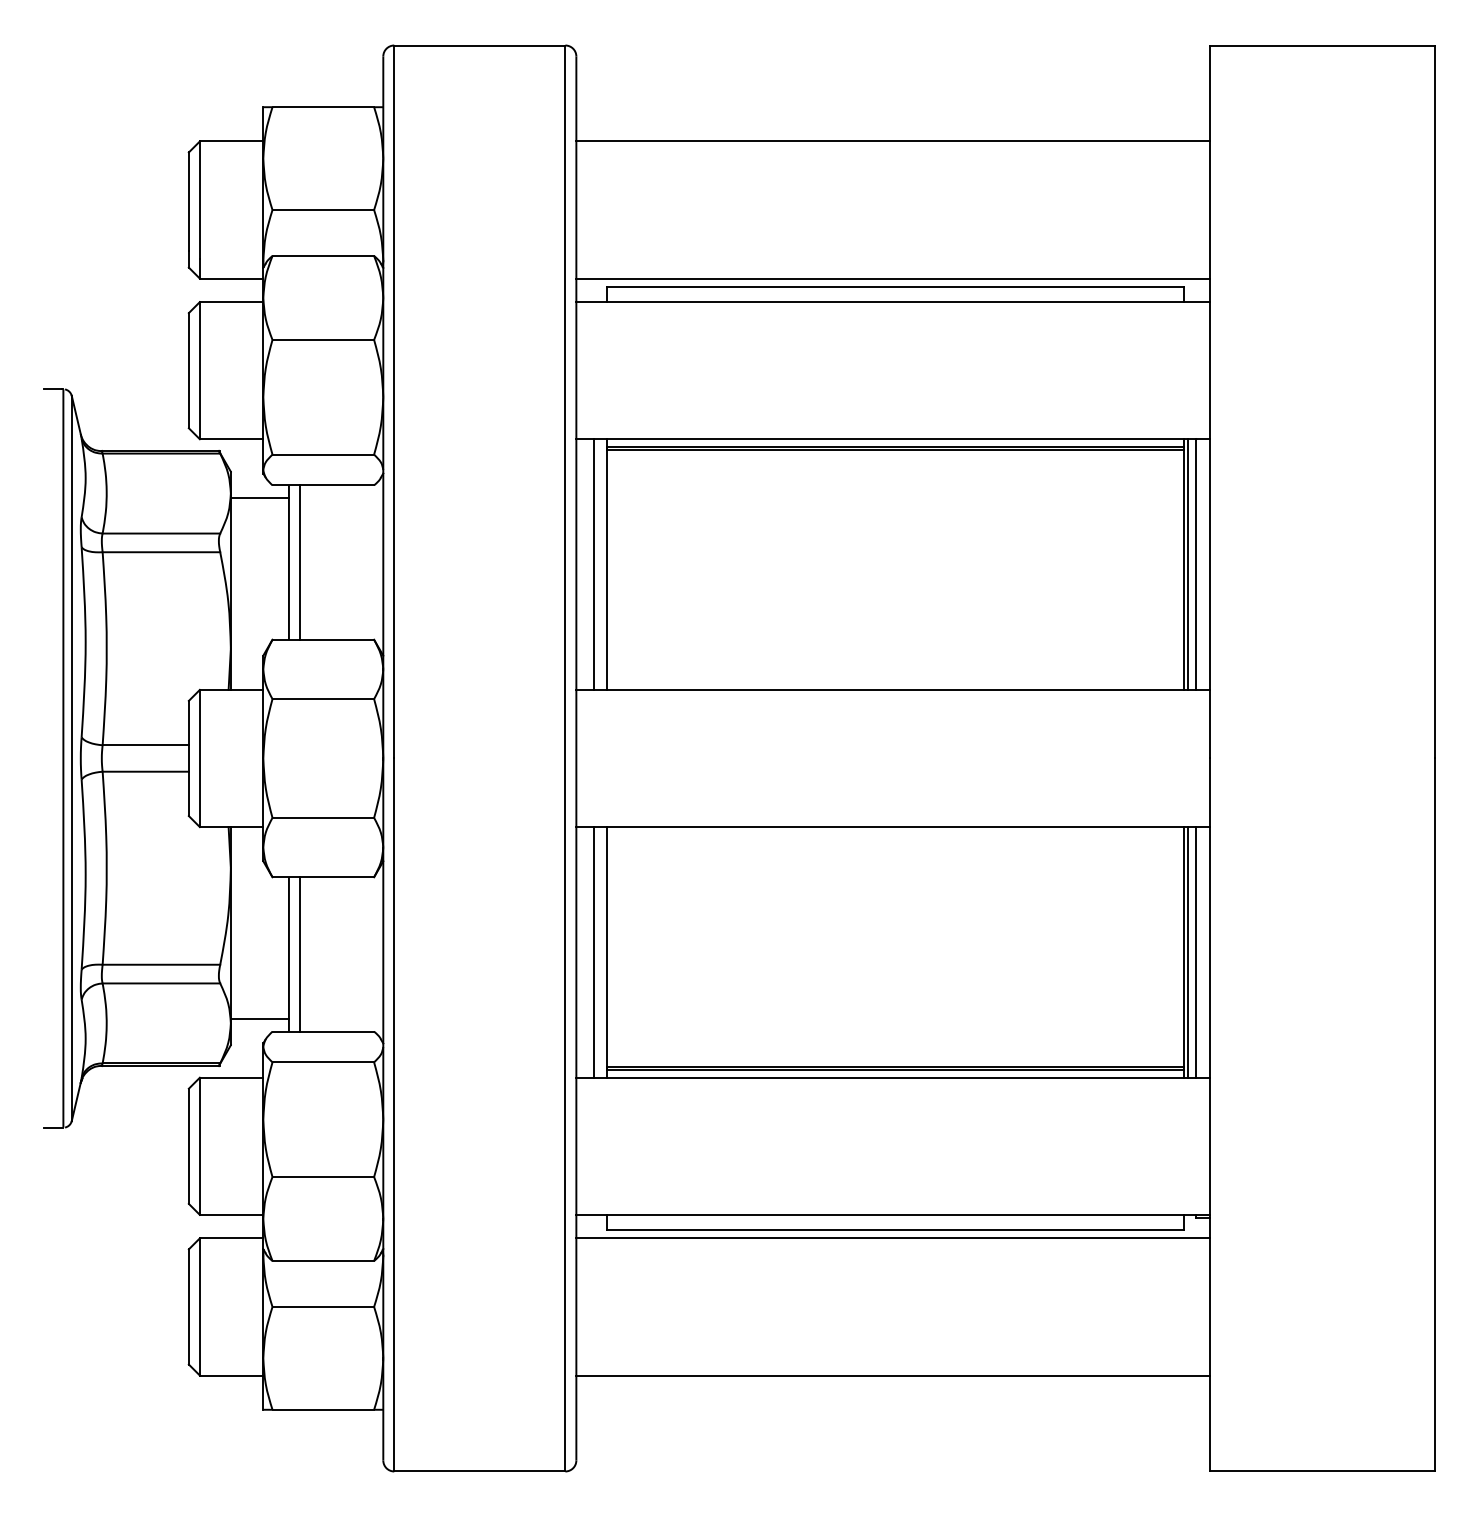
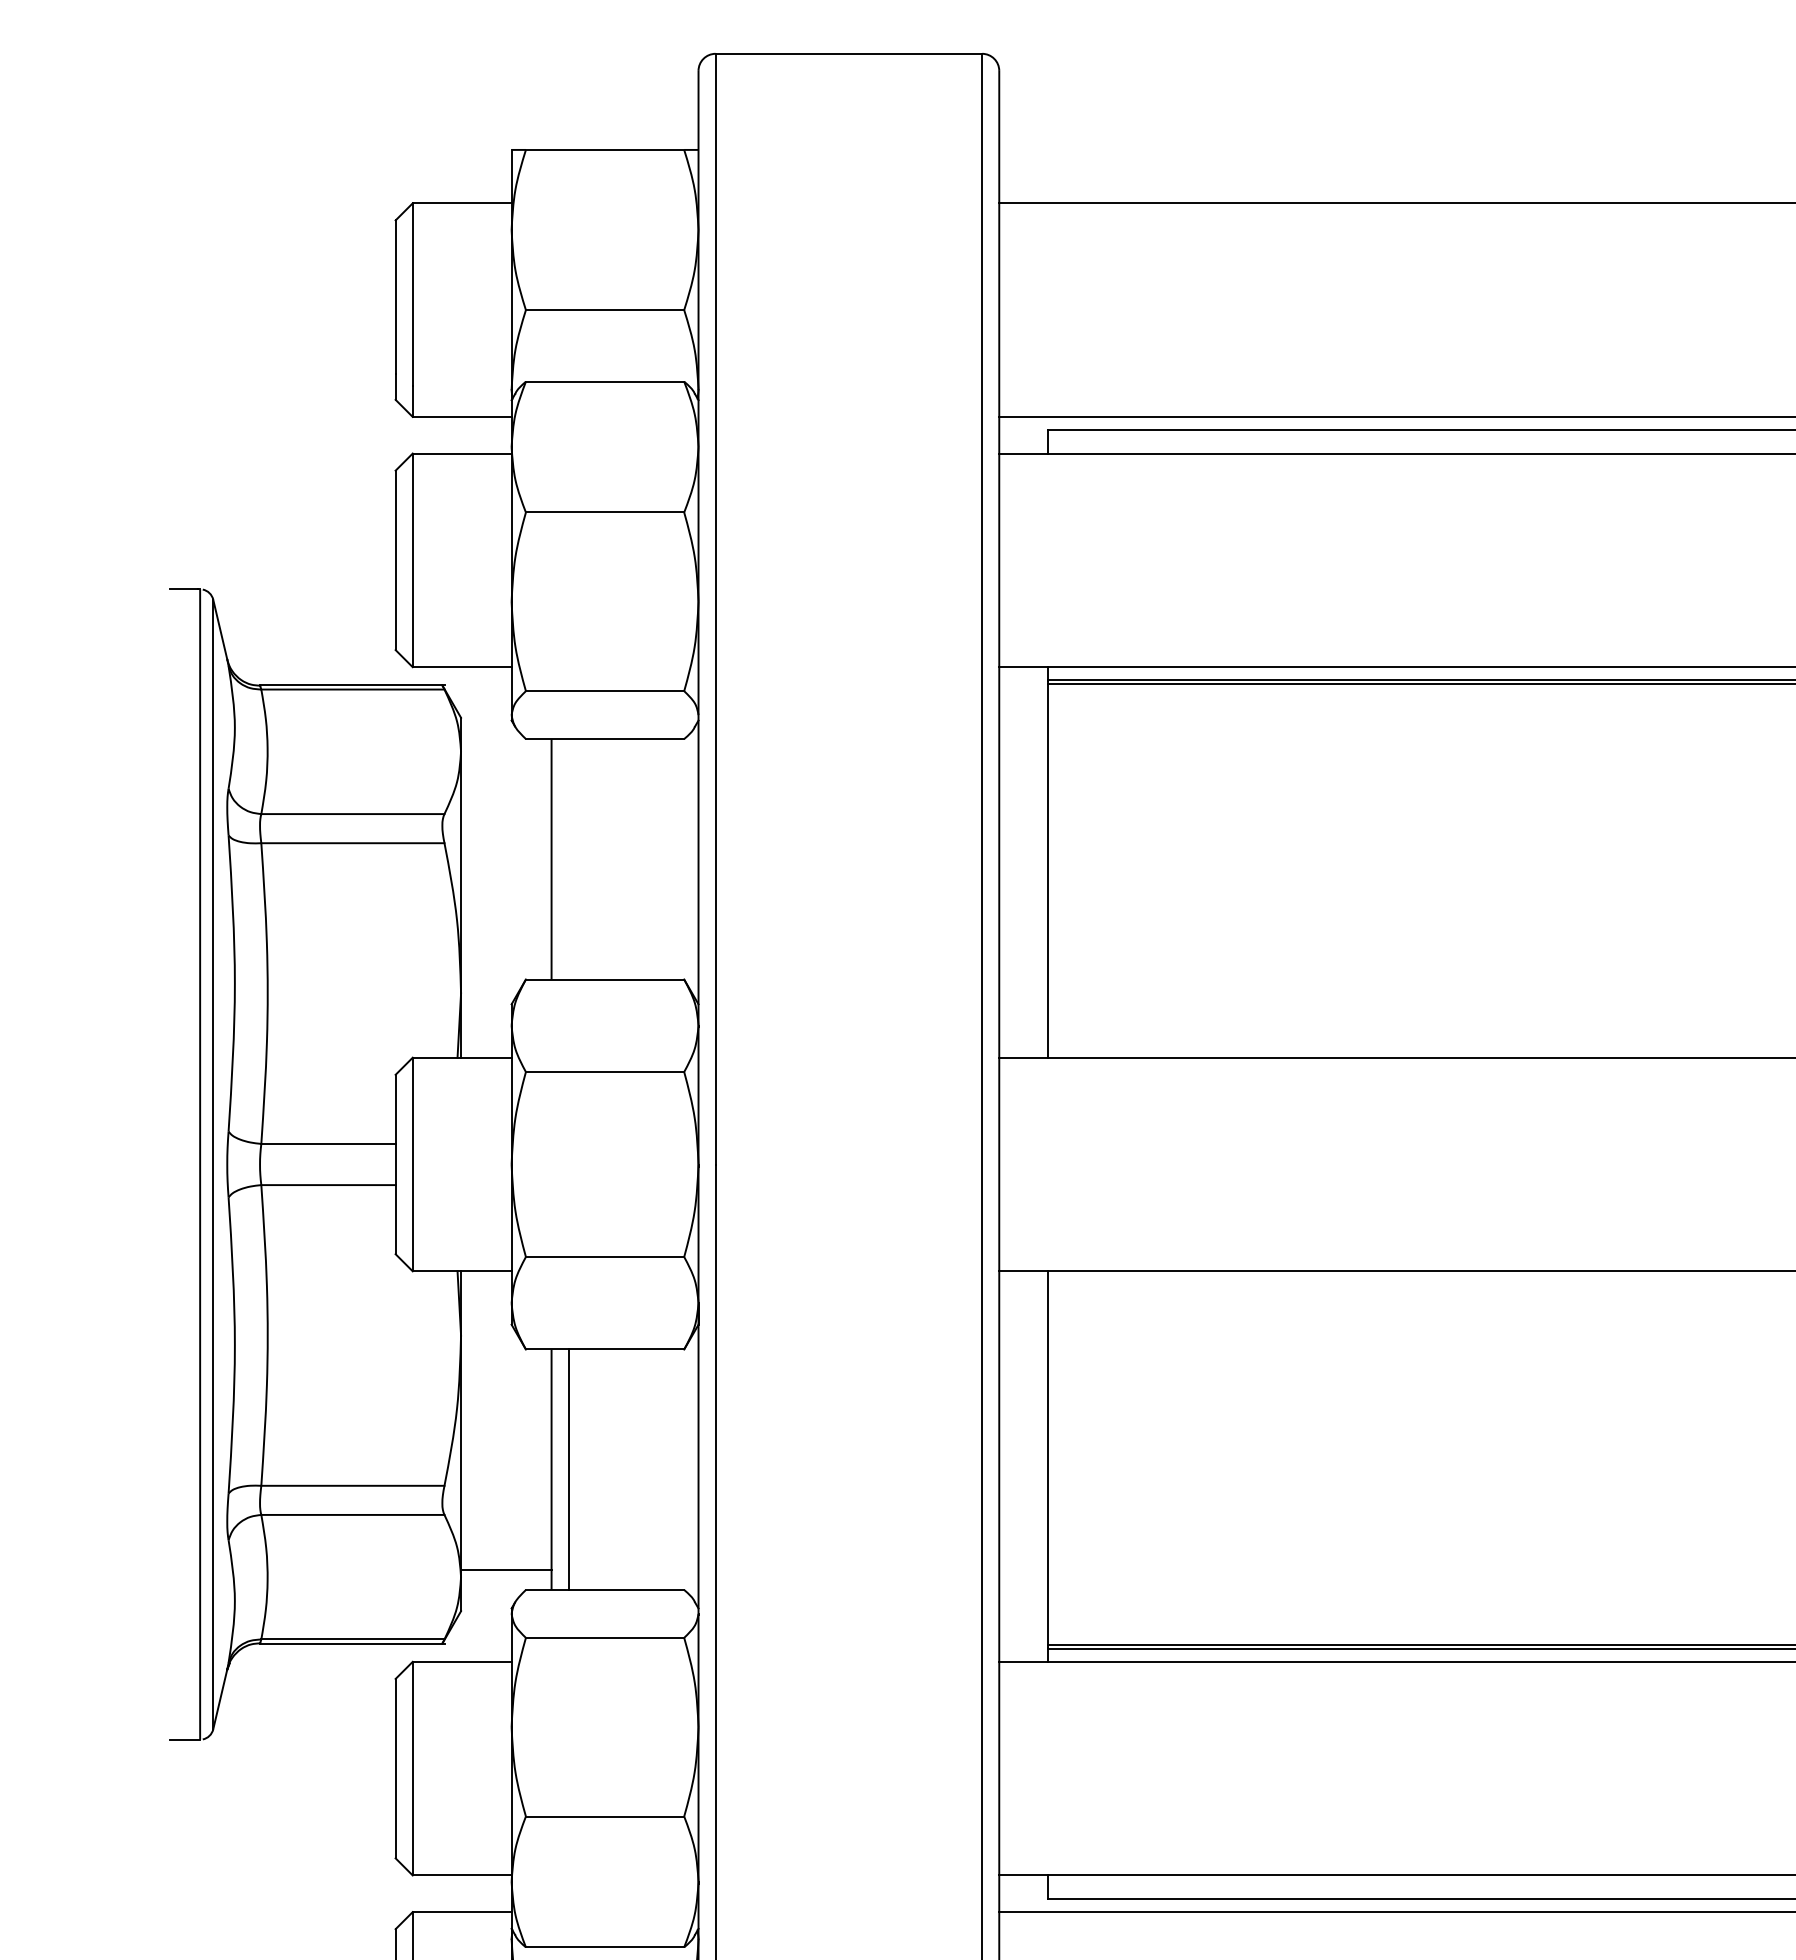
line: (259, 498) -> (505, 759), removed
line: (299, 562) -> (567, 859), removed
line: (593, 564) -> (1025, 862), removed
line: (593, 952) -> (1025, 1466), removed

